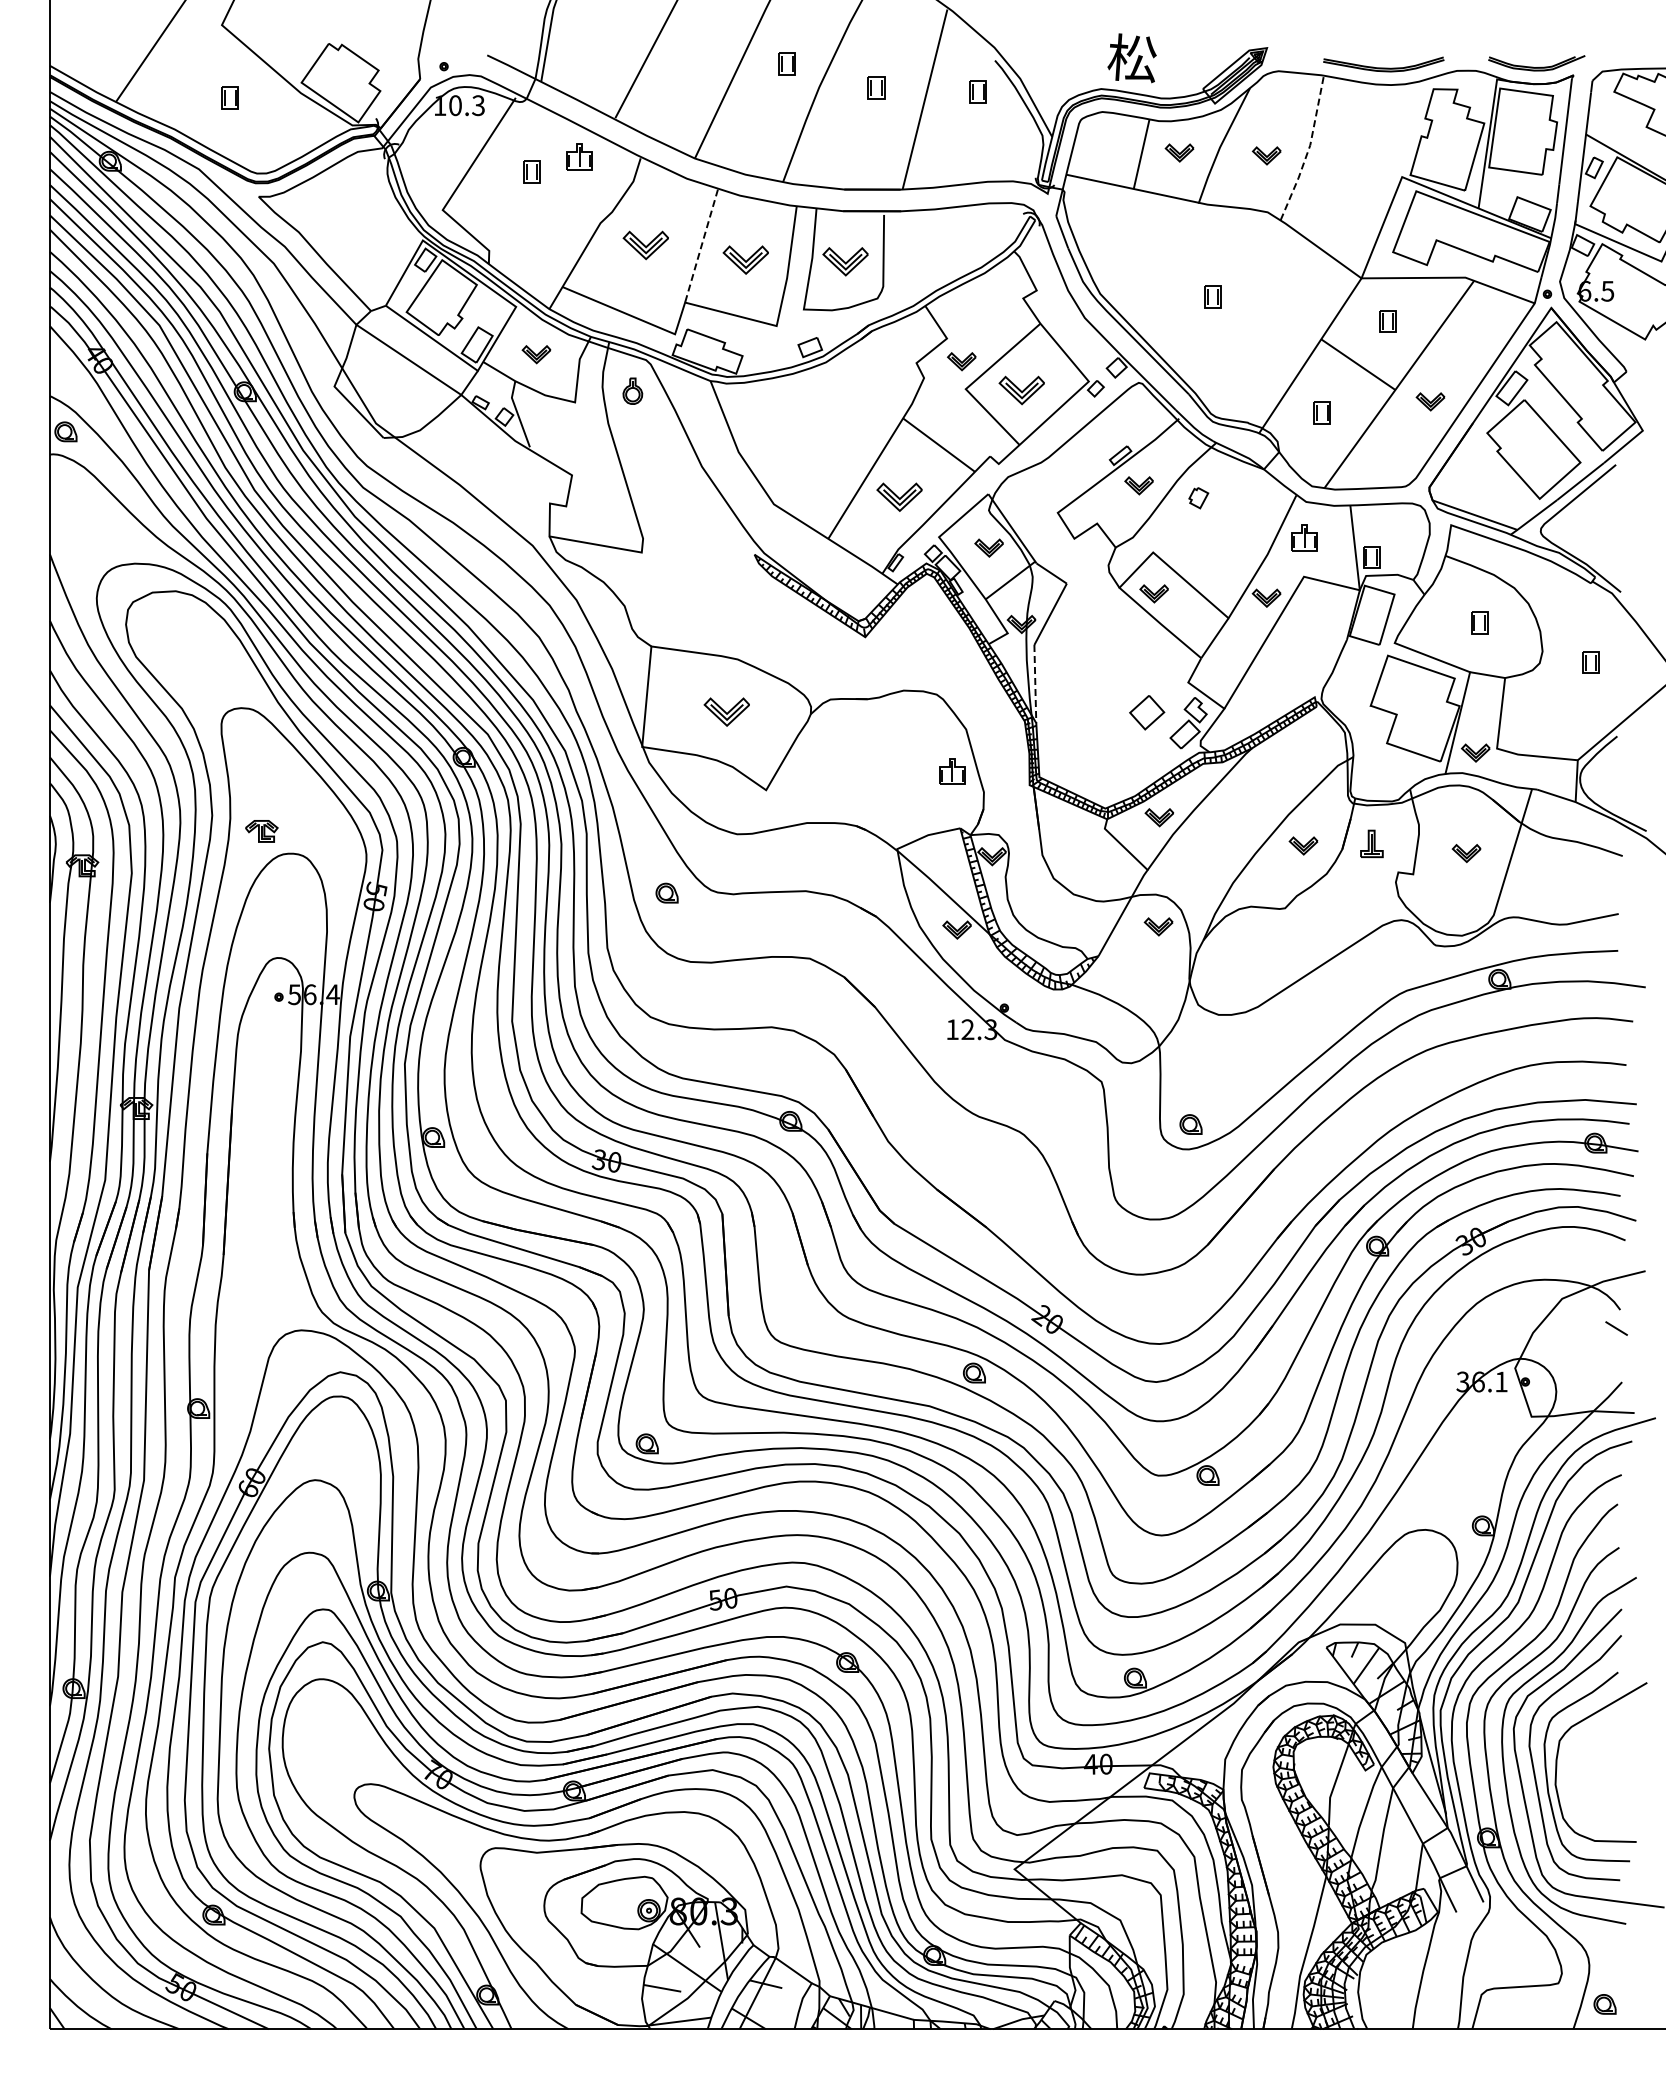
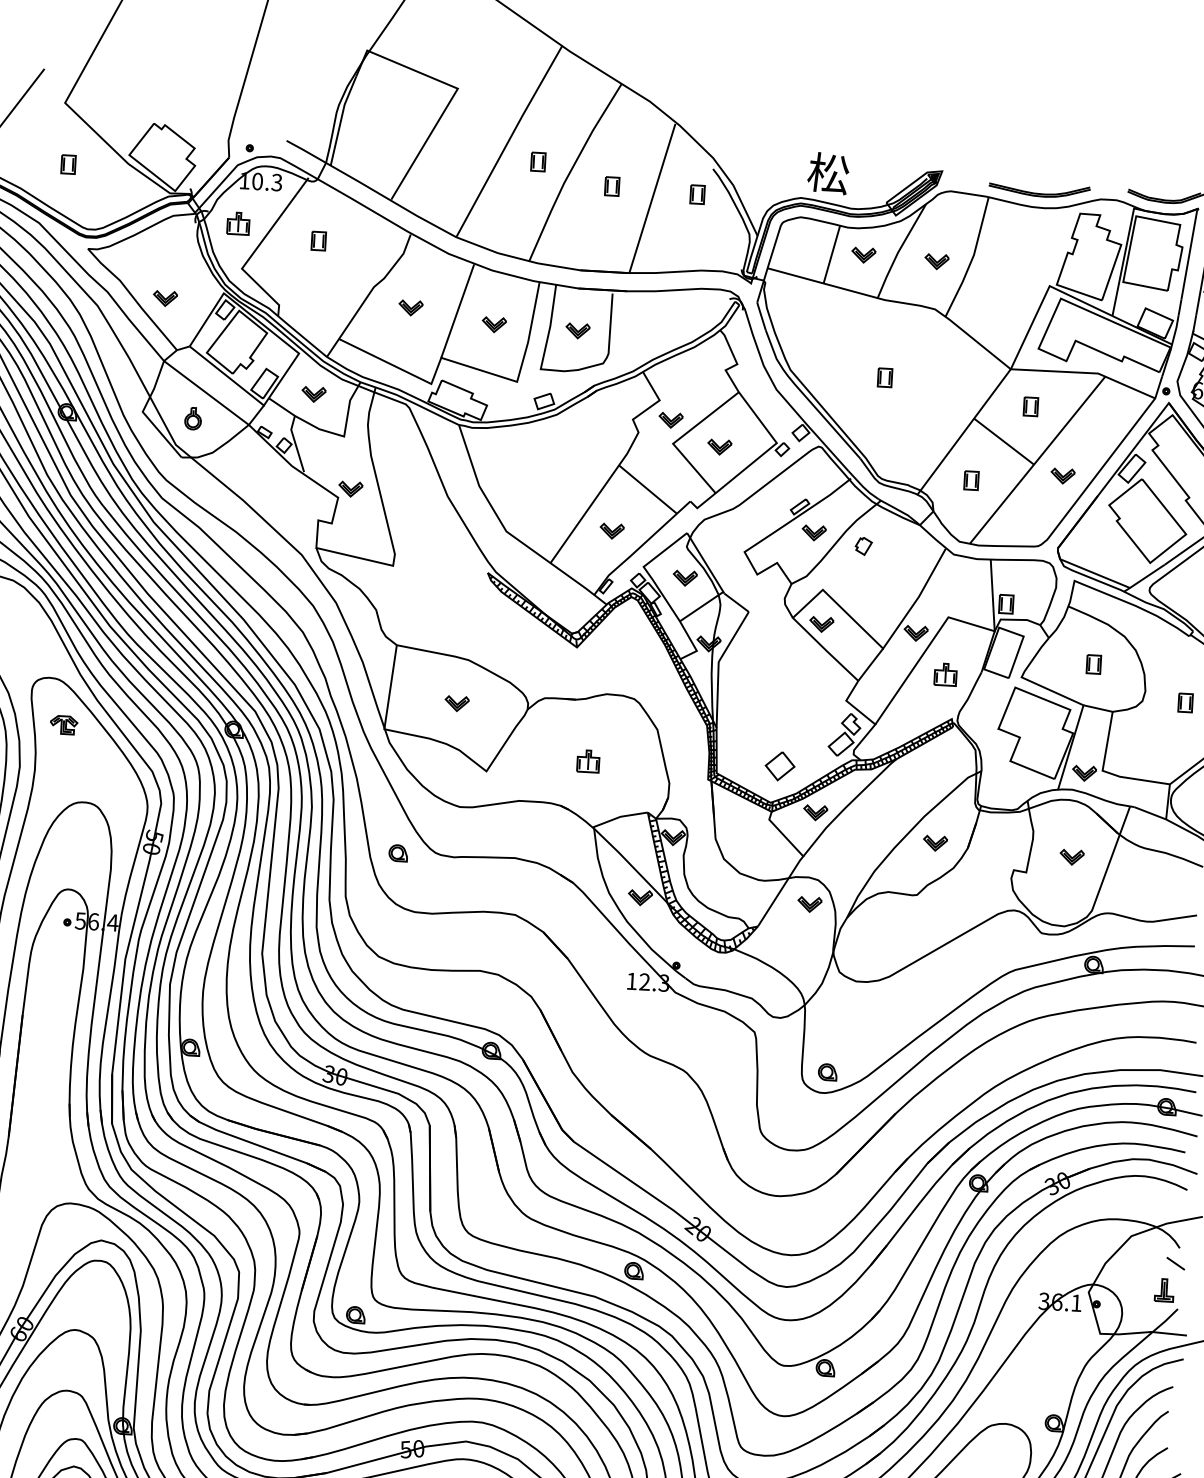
line: (1308, 149) -> (972, 258), dashed -> solid
part: (579, 156) -> (238, 223), moved
part: (645, 245) -> (410, 308), size x0.62
line: (701, 246) -> (457, 311), dashed -> solid
part: (353, 250) -> (165, 298), added
part: (745, 259) -> (494, 324), size x0.62
part: (845, 261) -> (577, 330), size x0.62
part: (1020, 389) -> (719, 446), size x0.62
part: (632, 390) -> (192, 418), moved
part: (586, 464) -> (350, 489), added
part: (898, 496) -> (611, 530), size x0.62
part: (1304, 537) -> (945, 674), moved
line: (1035, 684) -> (717, 695), dashed -> solid
part: (726, 711) -> (456, 703), size x0.62
part: (1147, 712) -> (780, 766), moved
part: (952, 771) -> (588, 761), moved
part: (261, 831) -> (63, 725), moved
part: (1371, 843) -> (1164, 1289), moved

